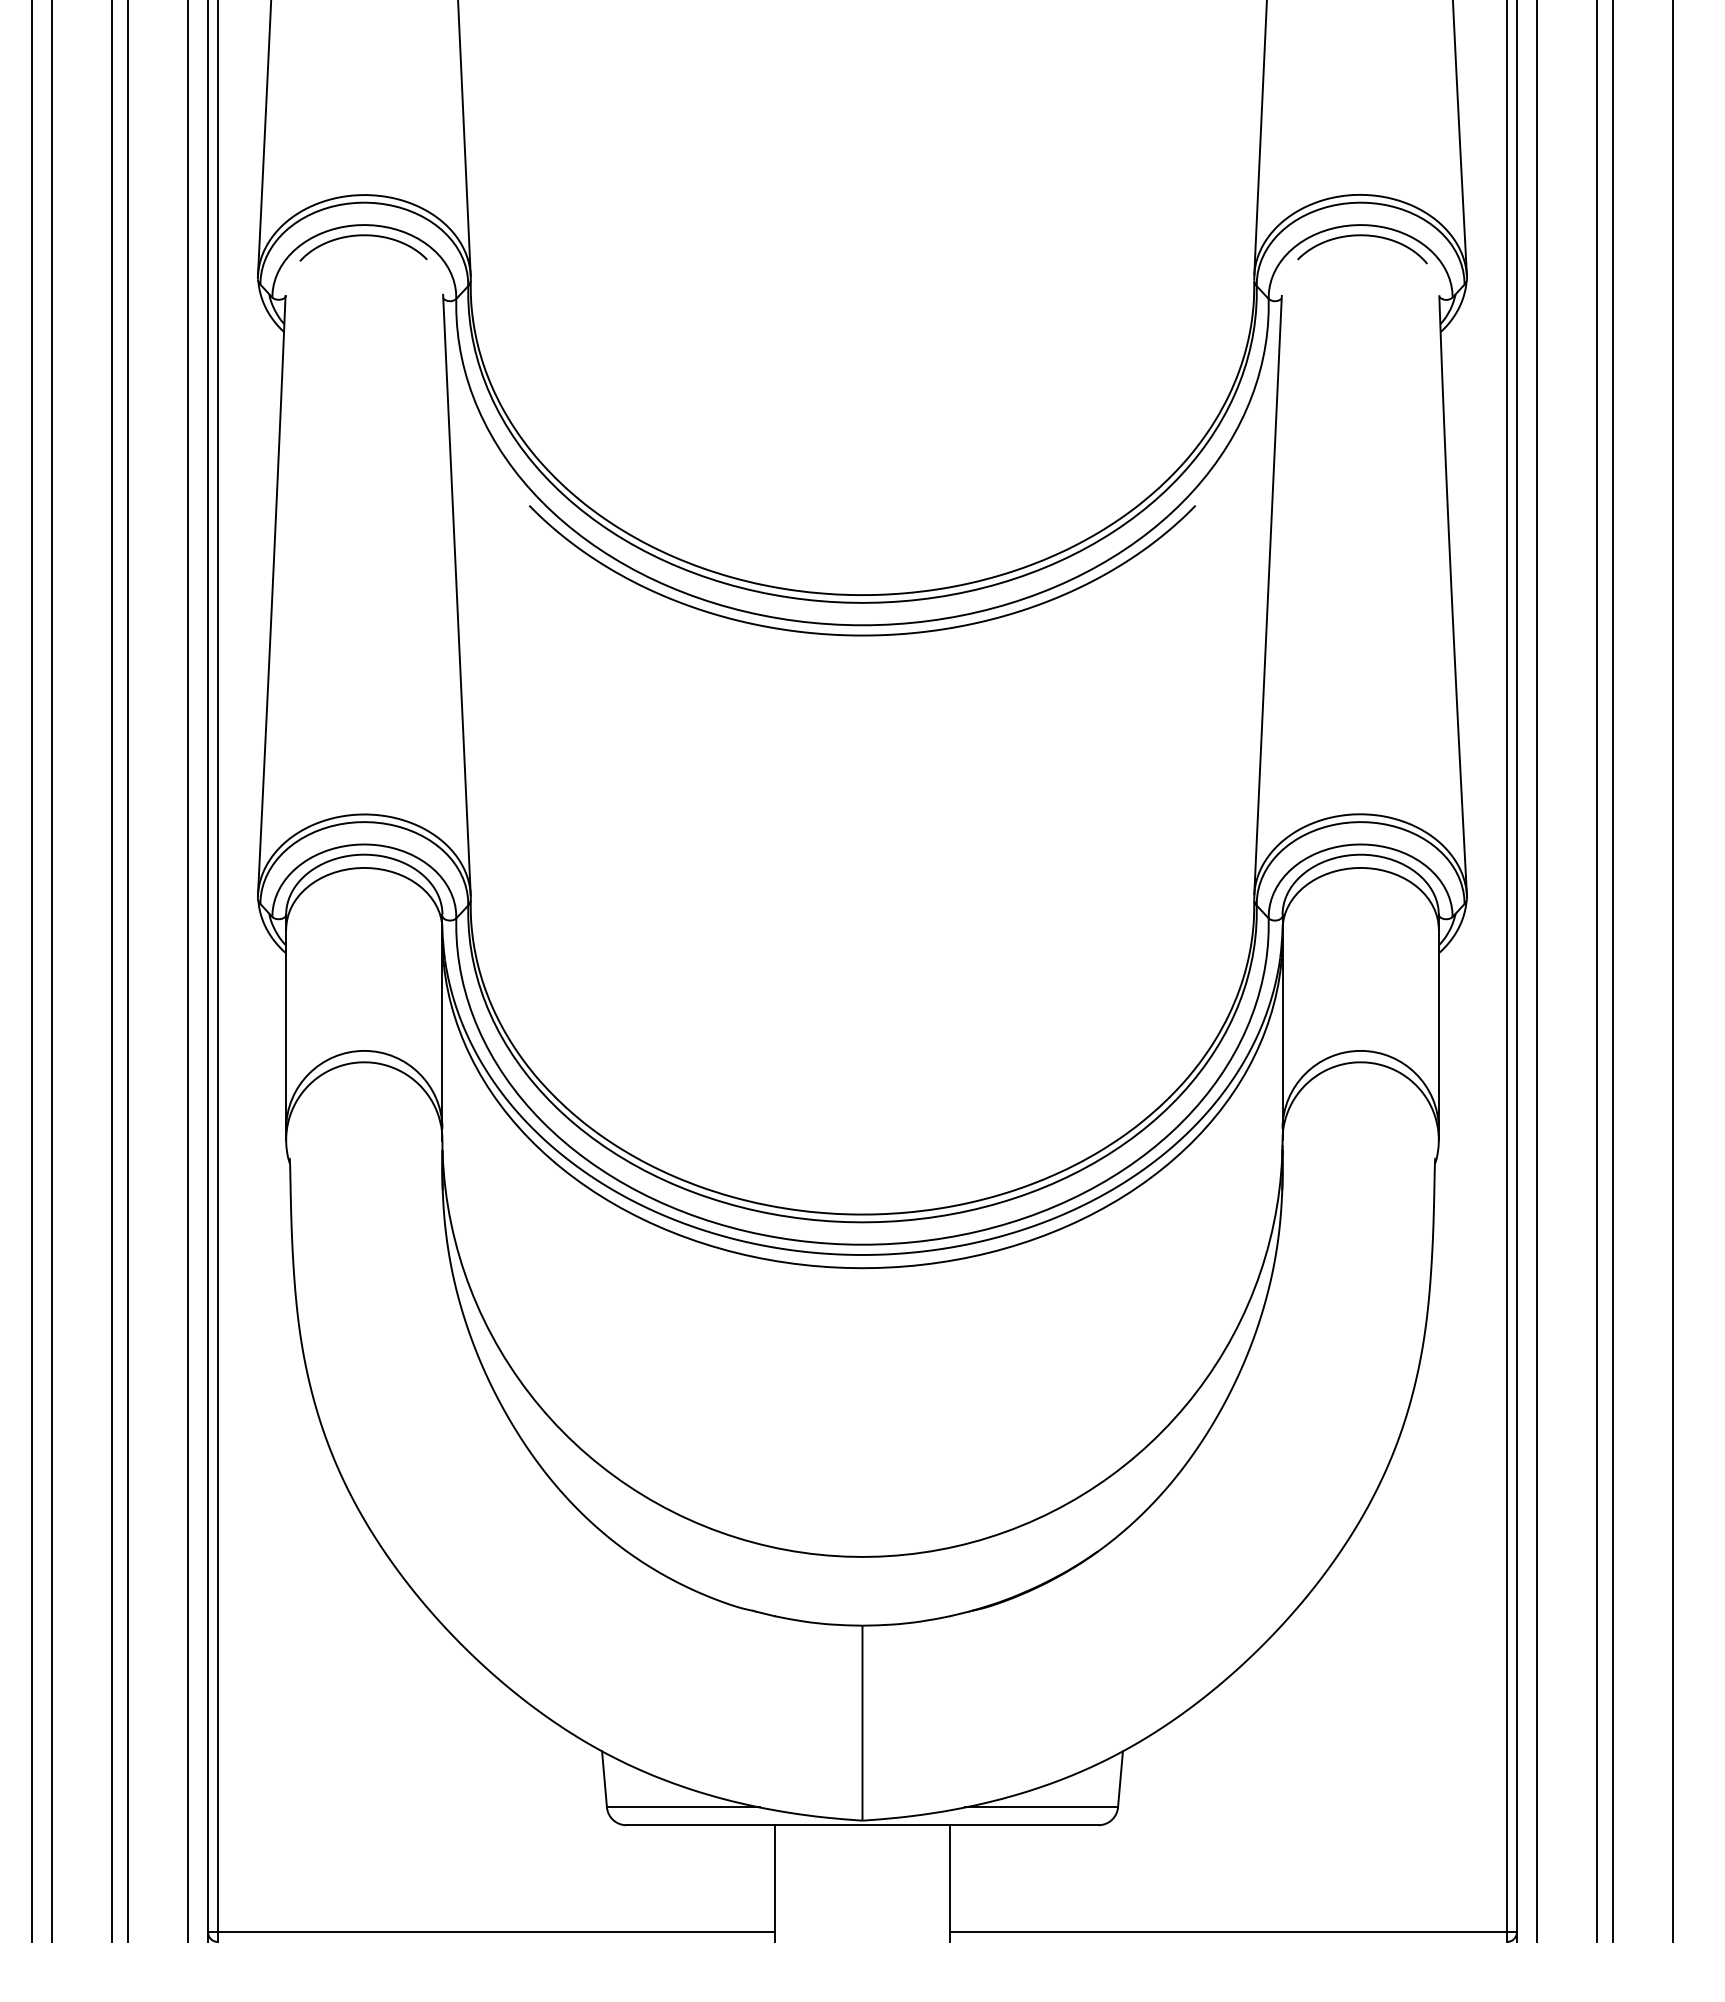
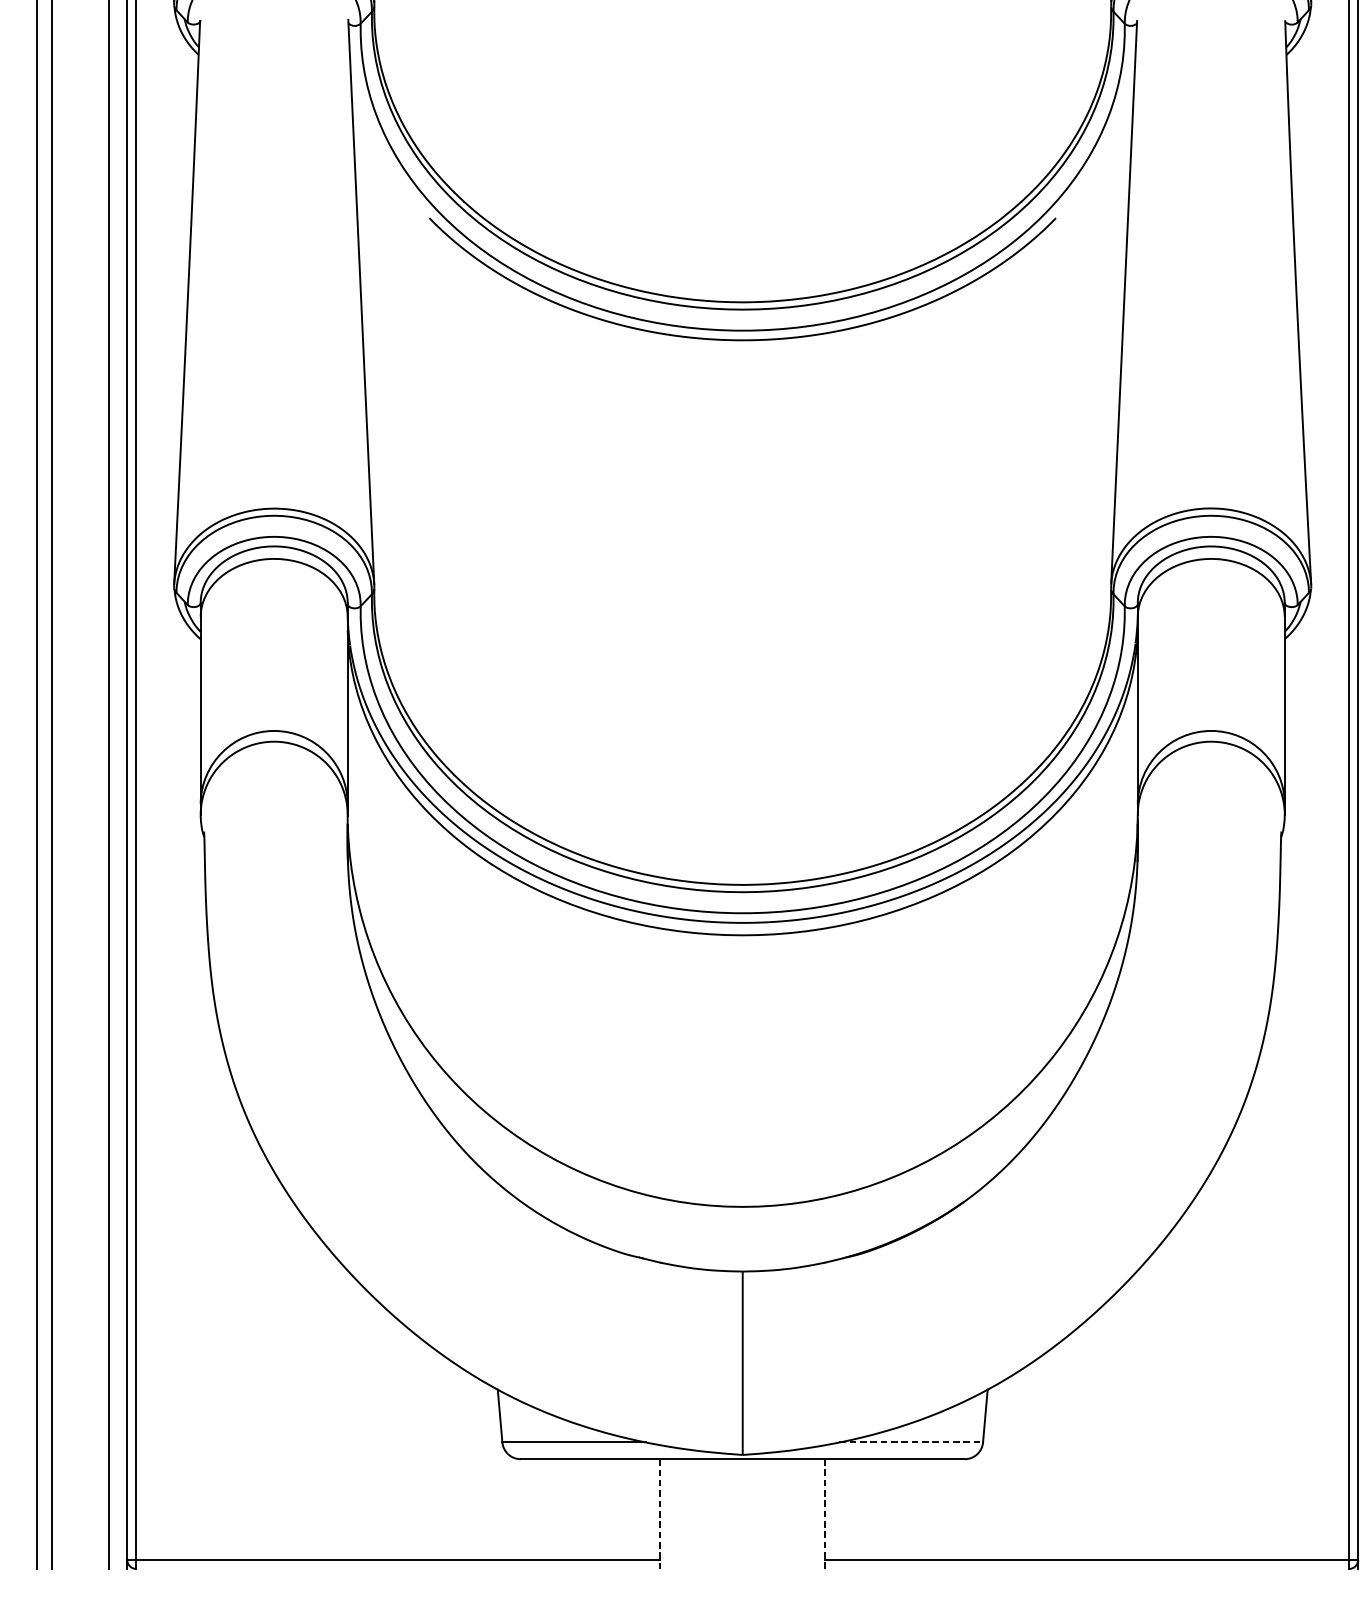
line: (1042, 1807) -> (912, 1442), solid -> dashed
line: (950, 1883) -> (825, 1514), solid -> dashed
line: (774, 1884) -> (659, 1514), solid -> dashed

